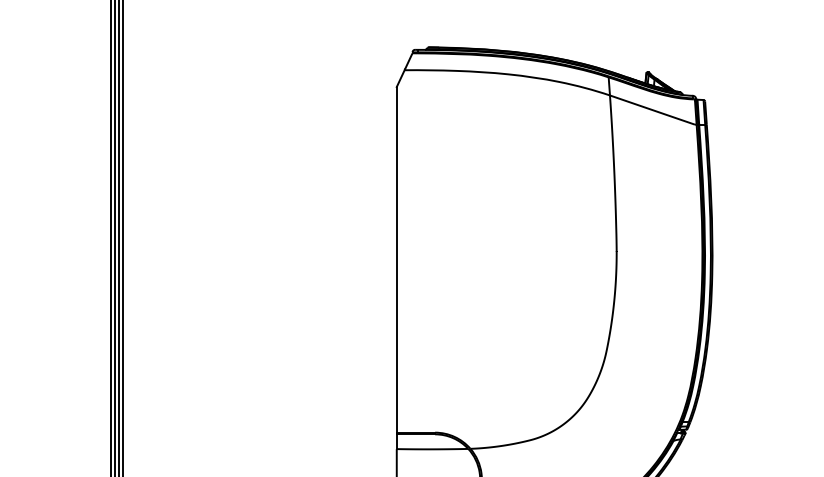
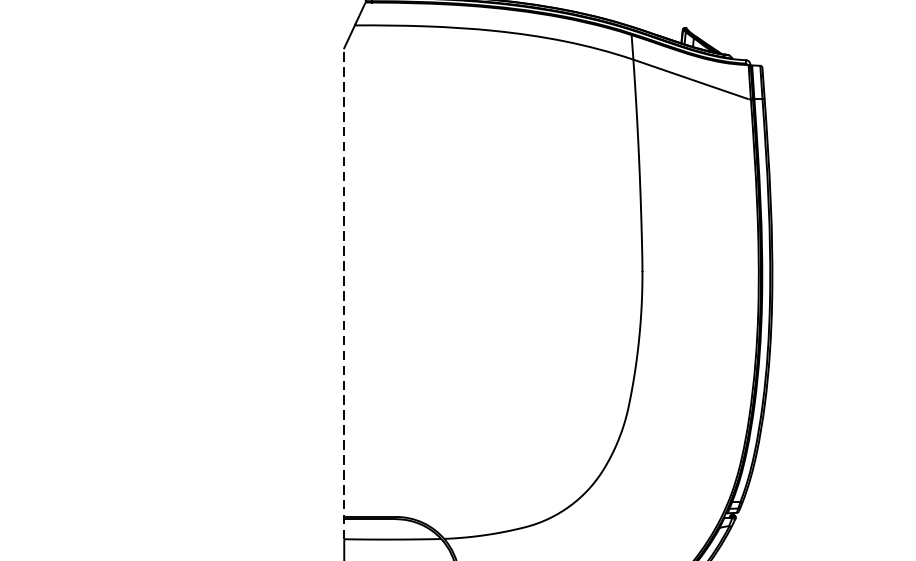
line: (396, 267) -> (343, 292), solid -> dashed

